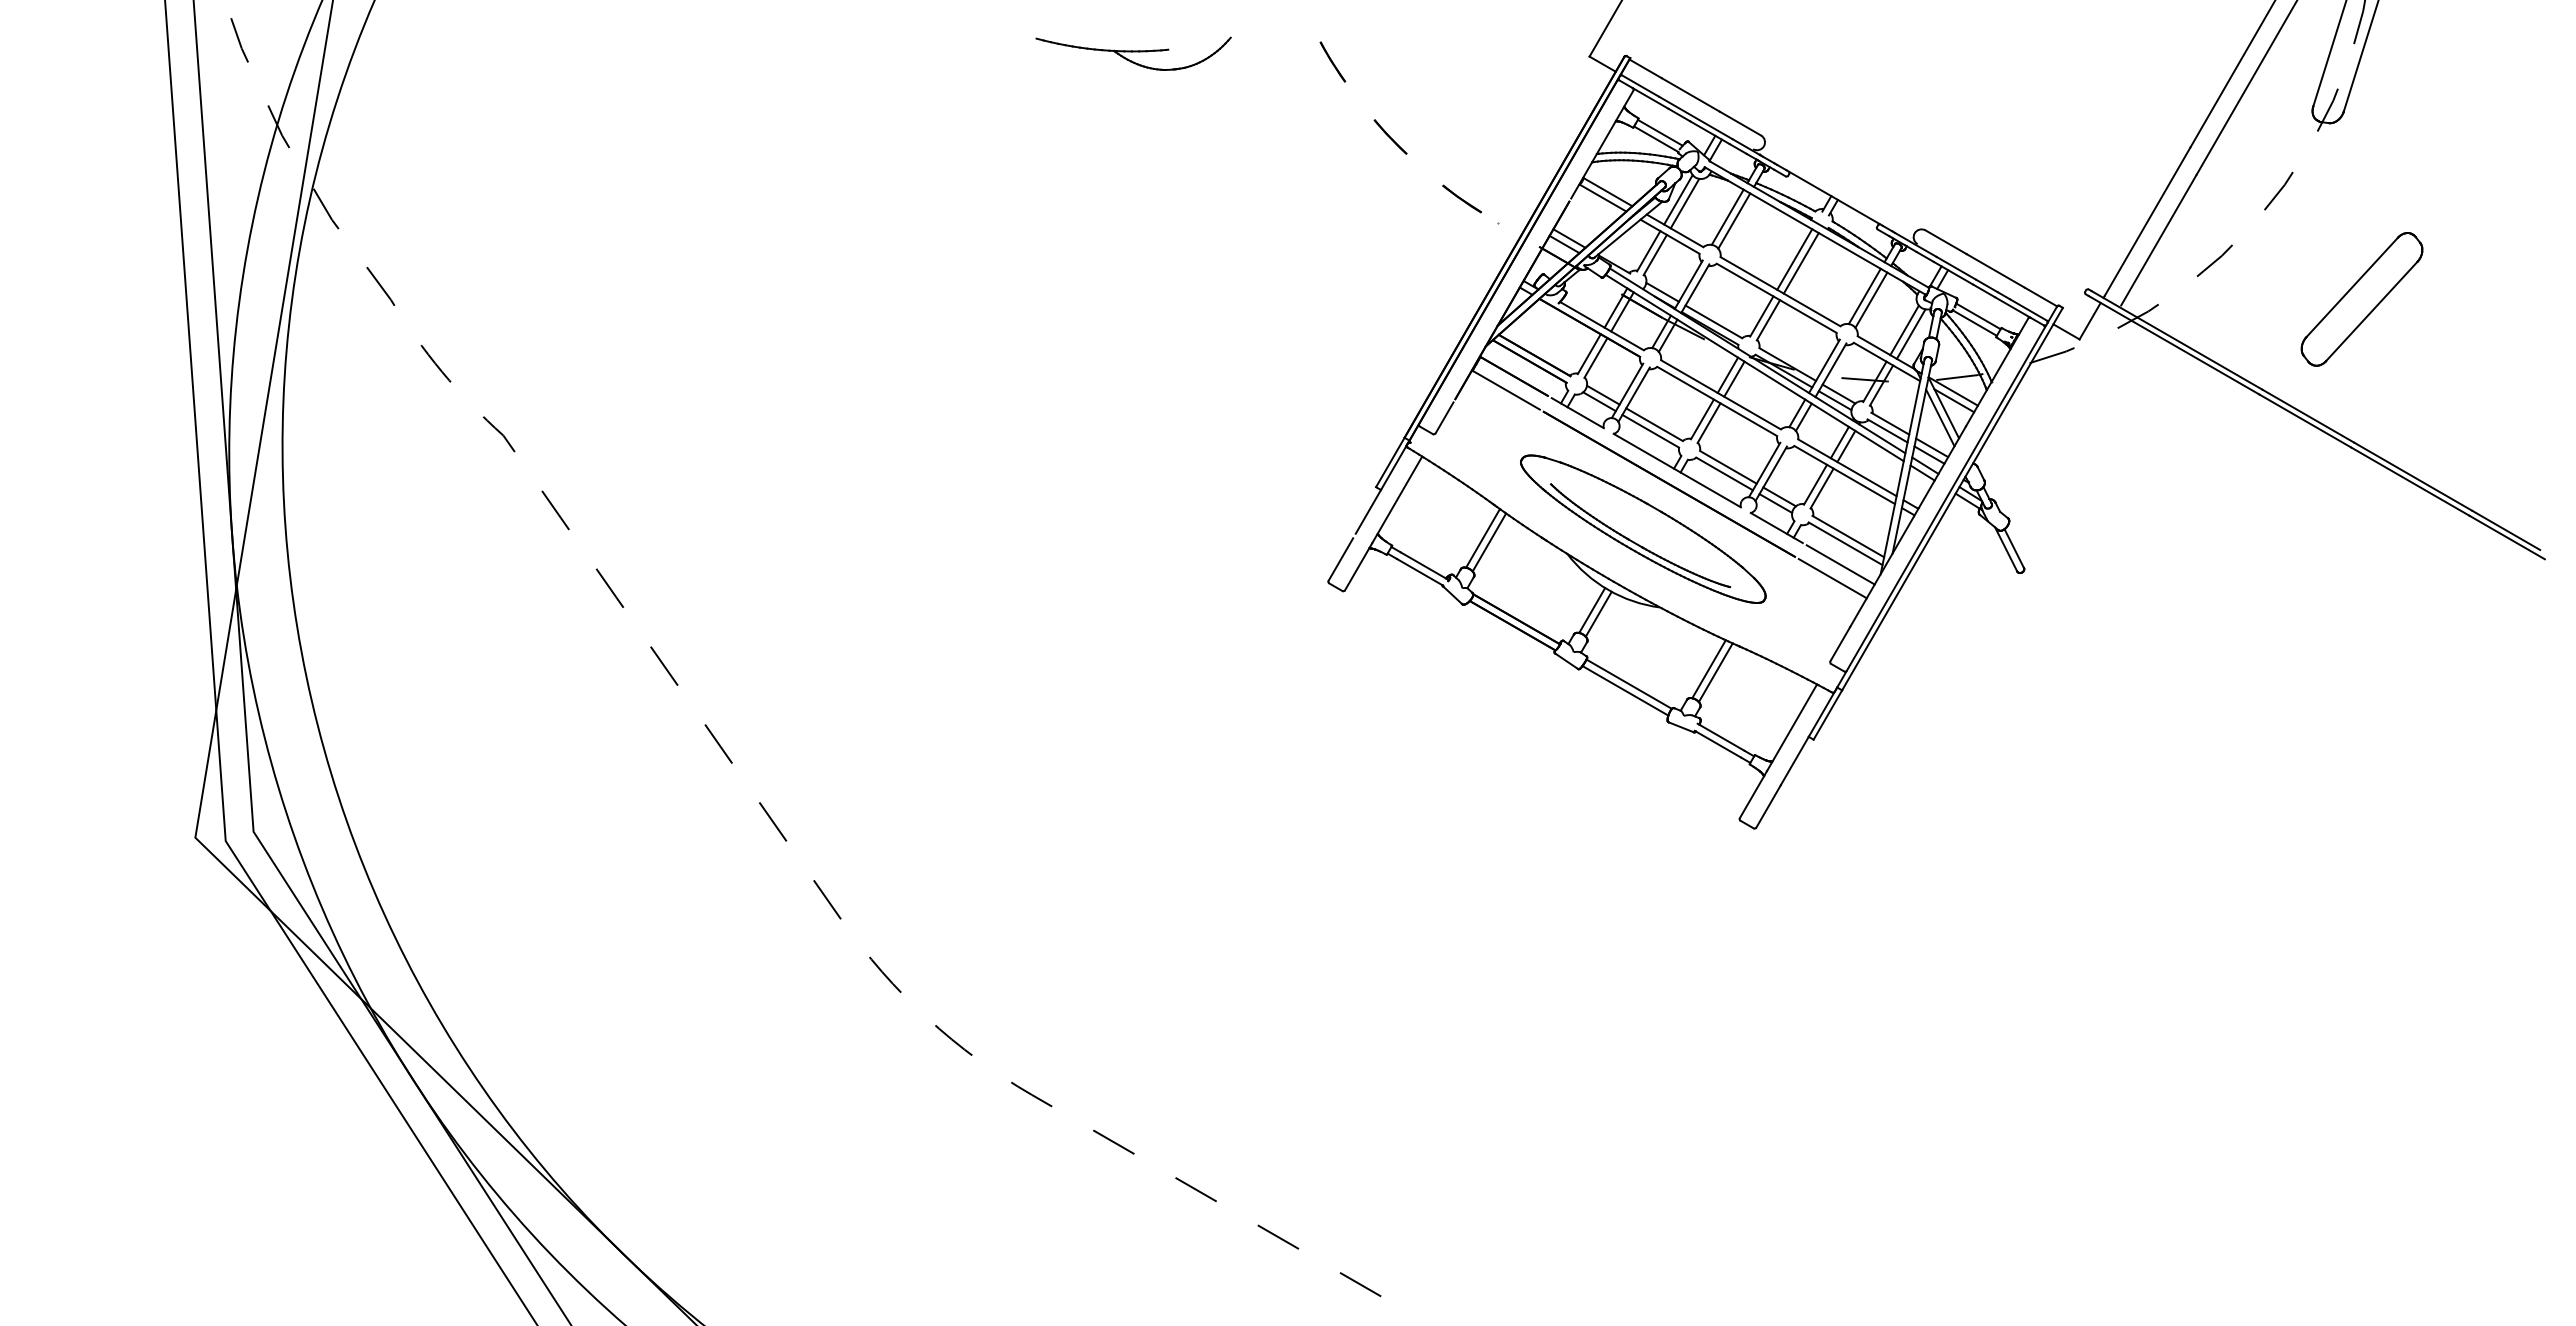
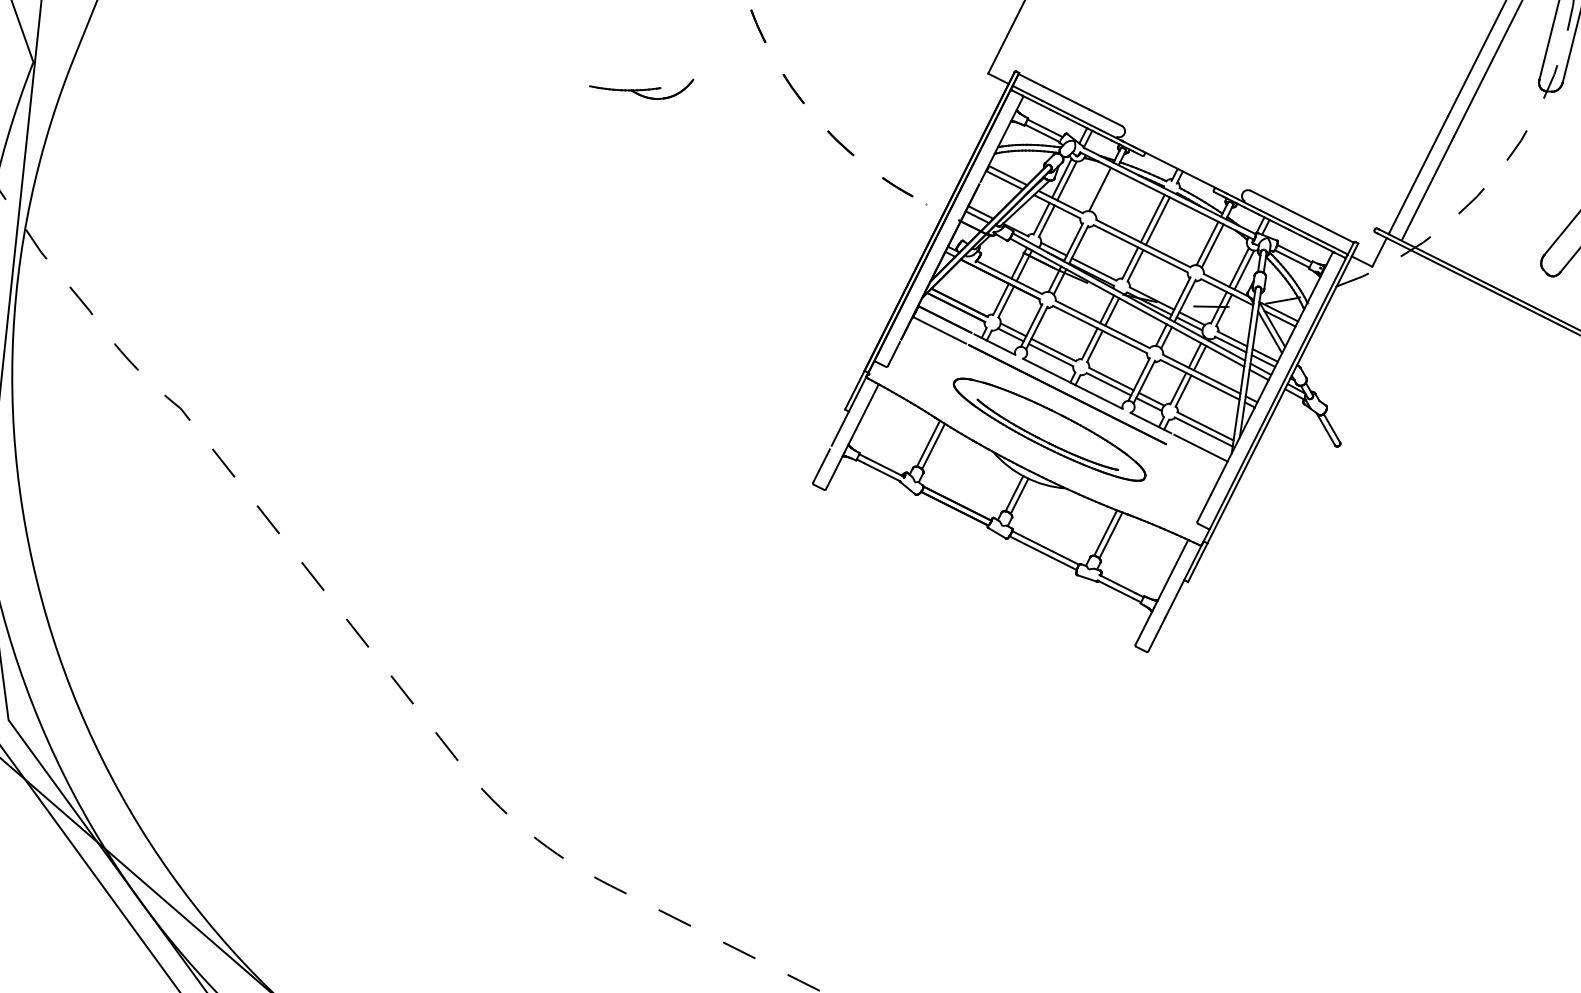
part: (1133, 53) -> (642, 91), size x0.7
line: (1734, 220) -> (1105, 191), removed
line: (1832, 578) -> (1195, 458), removed

